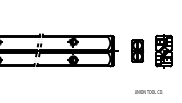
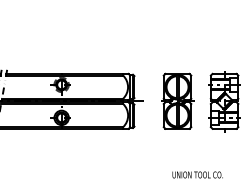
part: (137, 50) -> (177, 100), size x1.43

